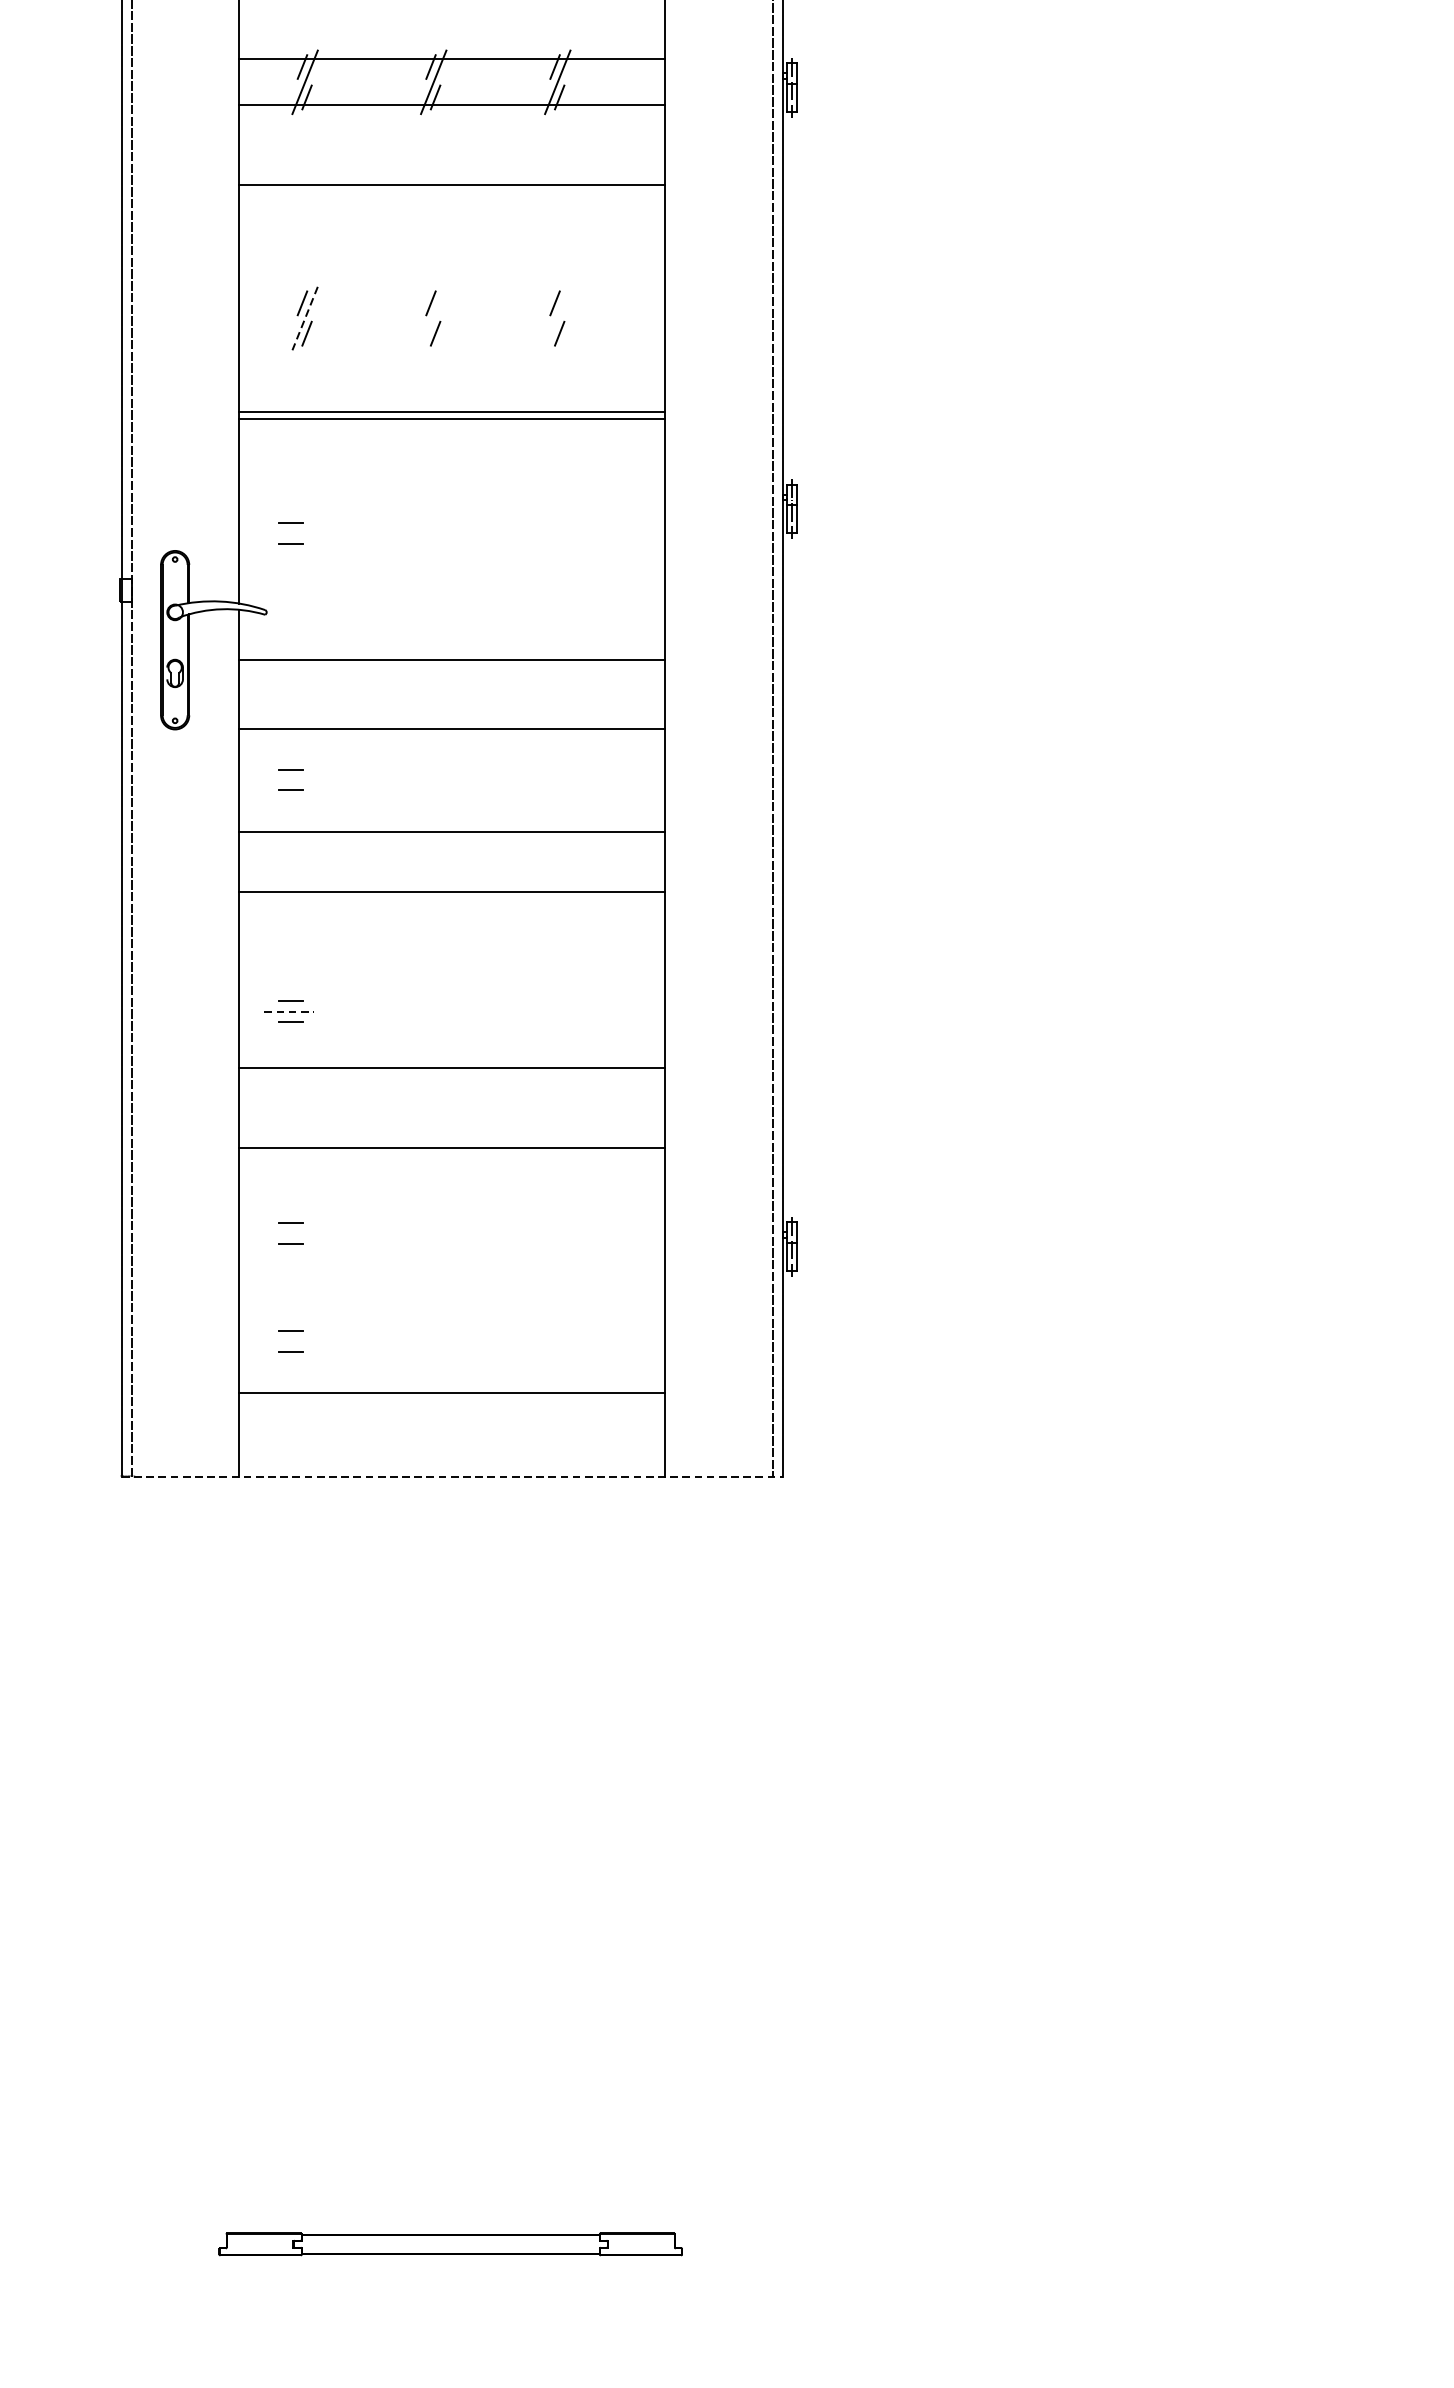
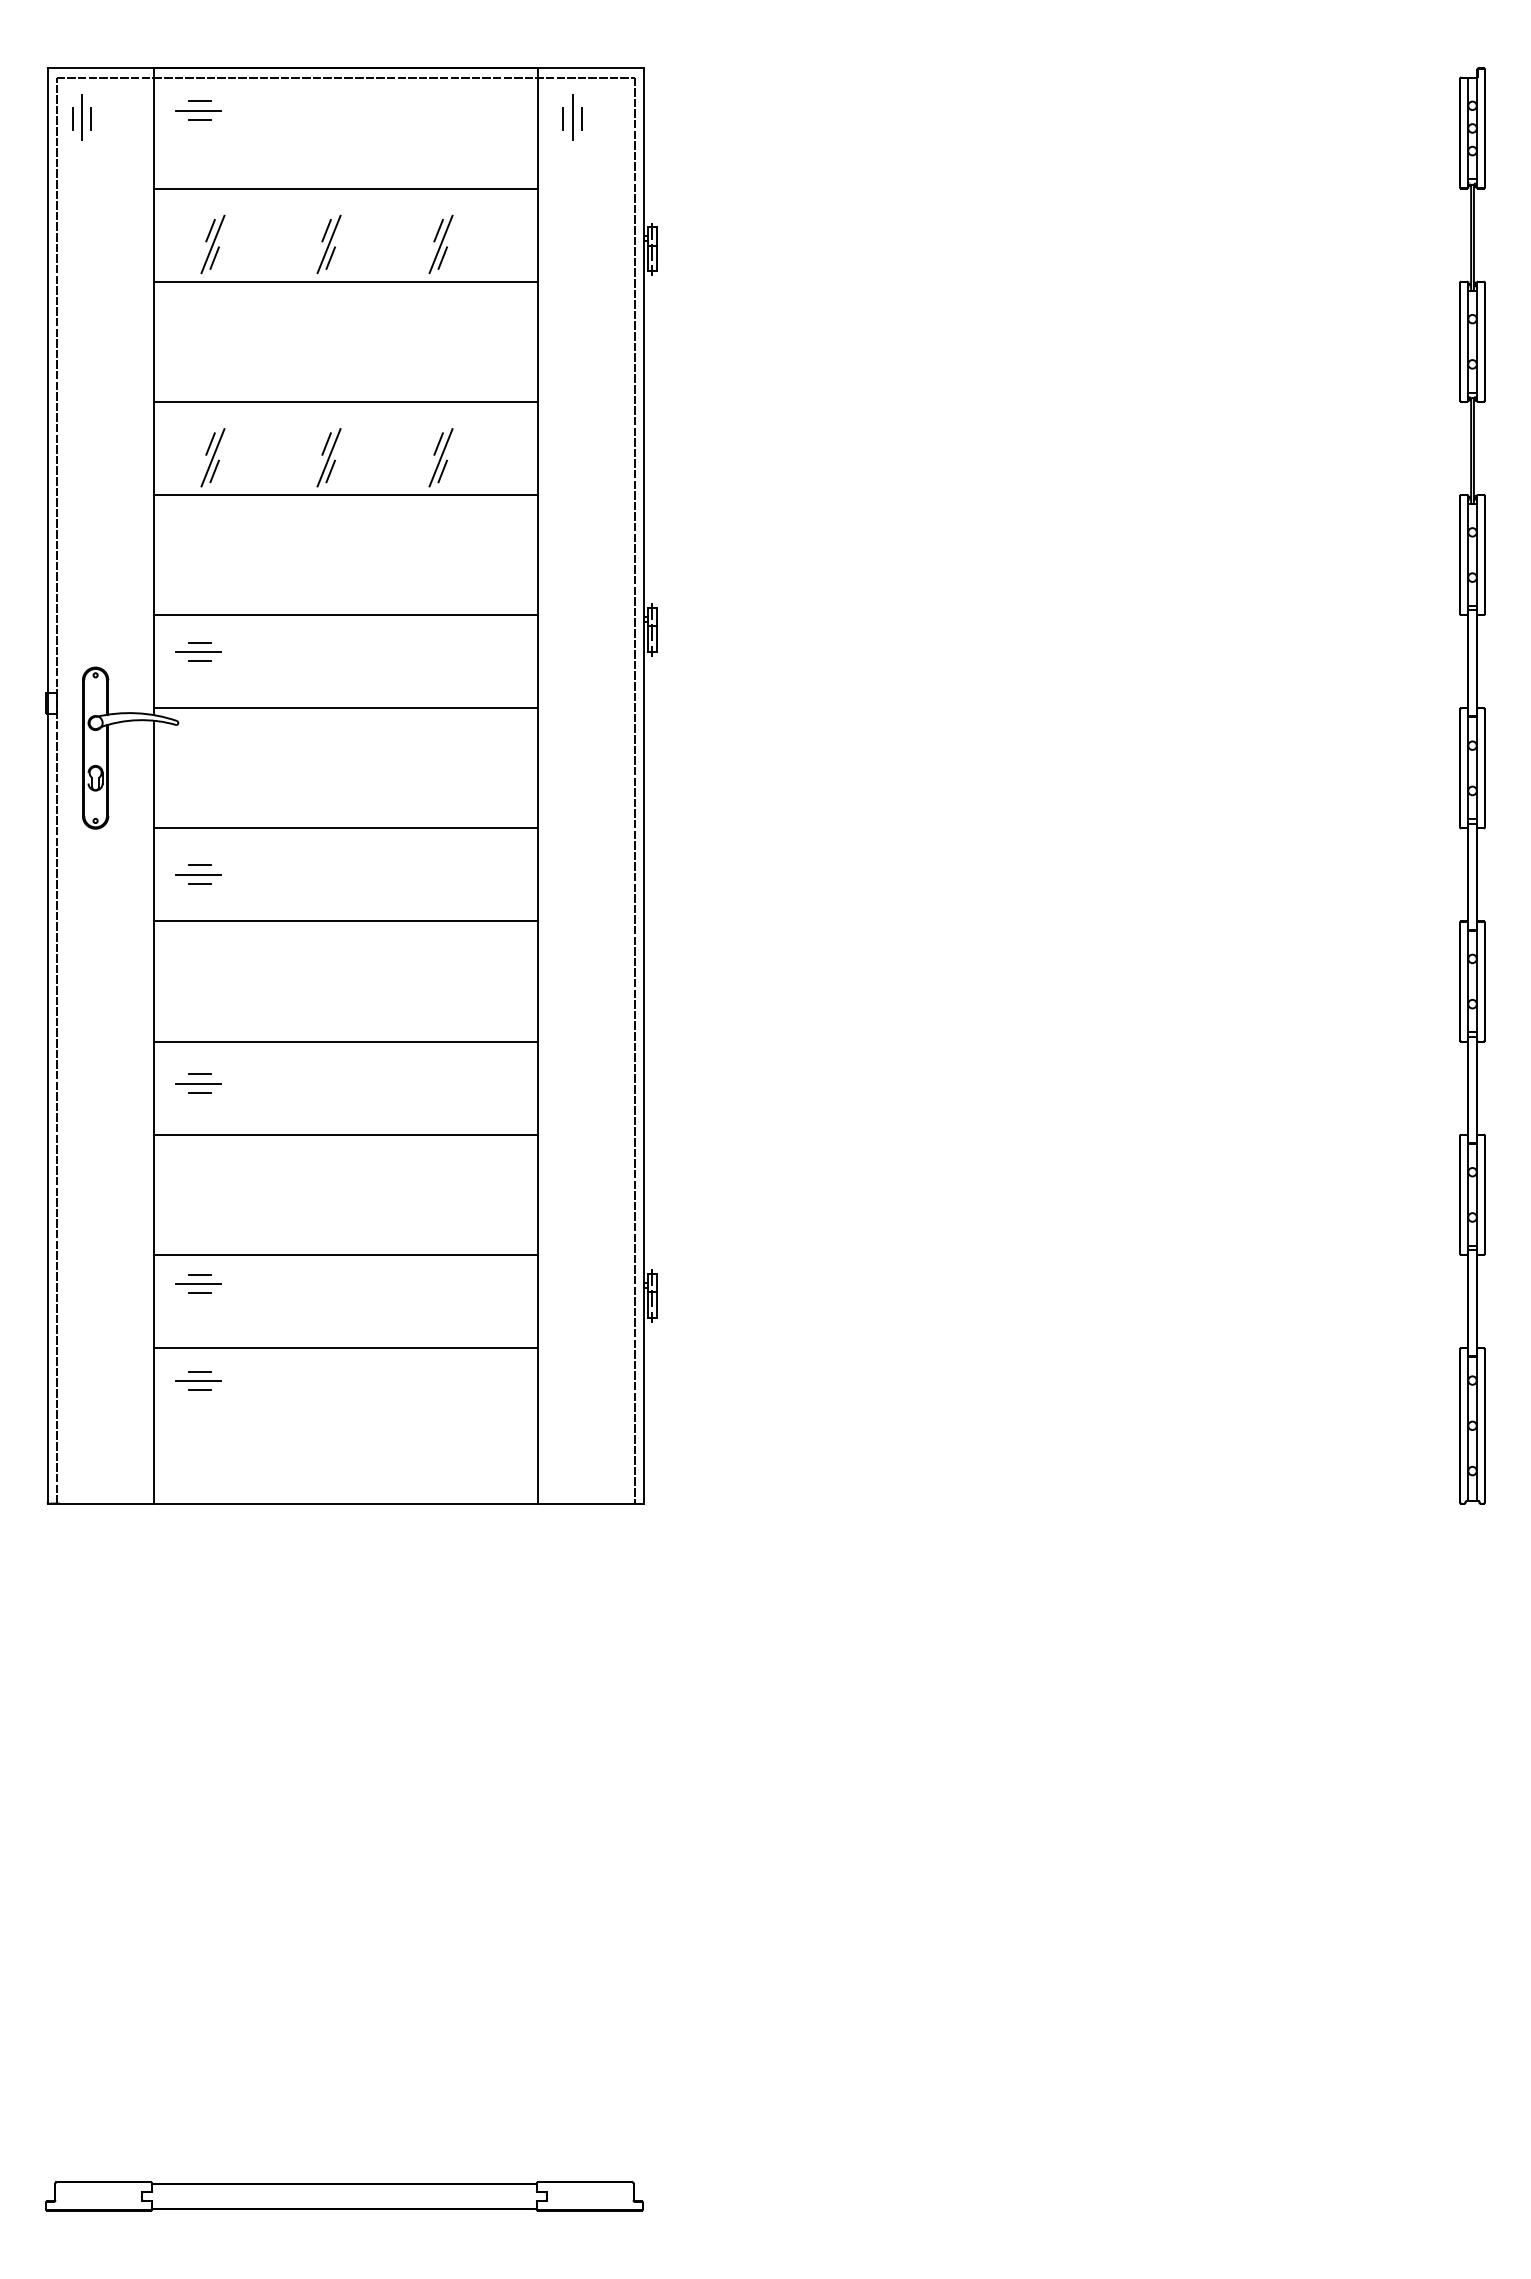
line: (451, 59) -> (345, 281), moved
line: (451, 104) -> (345, 188), moved
line: (451, 184) -> (345, 401), moved
line: (304, 318) -> (212, 457), dashed -> solid
line: (433, 318) -> (328, 457), added
line: (557, 318) -> (440, 457), added
line: (451, 411) -> (345, 494), moved
line: (451, 419) -> (345, 615), moved
line: (289, 534) -> (198, 652), added
line: (451, 660) -> (345, 708), moved
line: (289, 780) -> (198, 874), added
line: (451, 892) -> (345, 1041), moved
line: (290, 1011) -> (199, 1083), dashed -> solid
line: (451, 1147) -> (345, 1254), moved
line: (289, 1234) -> (198, 1284), added
line: (289, 1341) -> (198, 1381), added
line: (451, 1393) -> (345, 1348), moved
line: (453, 1476) -> (346, 1503), dashed -> solid
part: (450, 2244) -> (344, 2196), size x1.43

